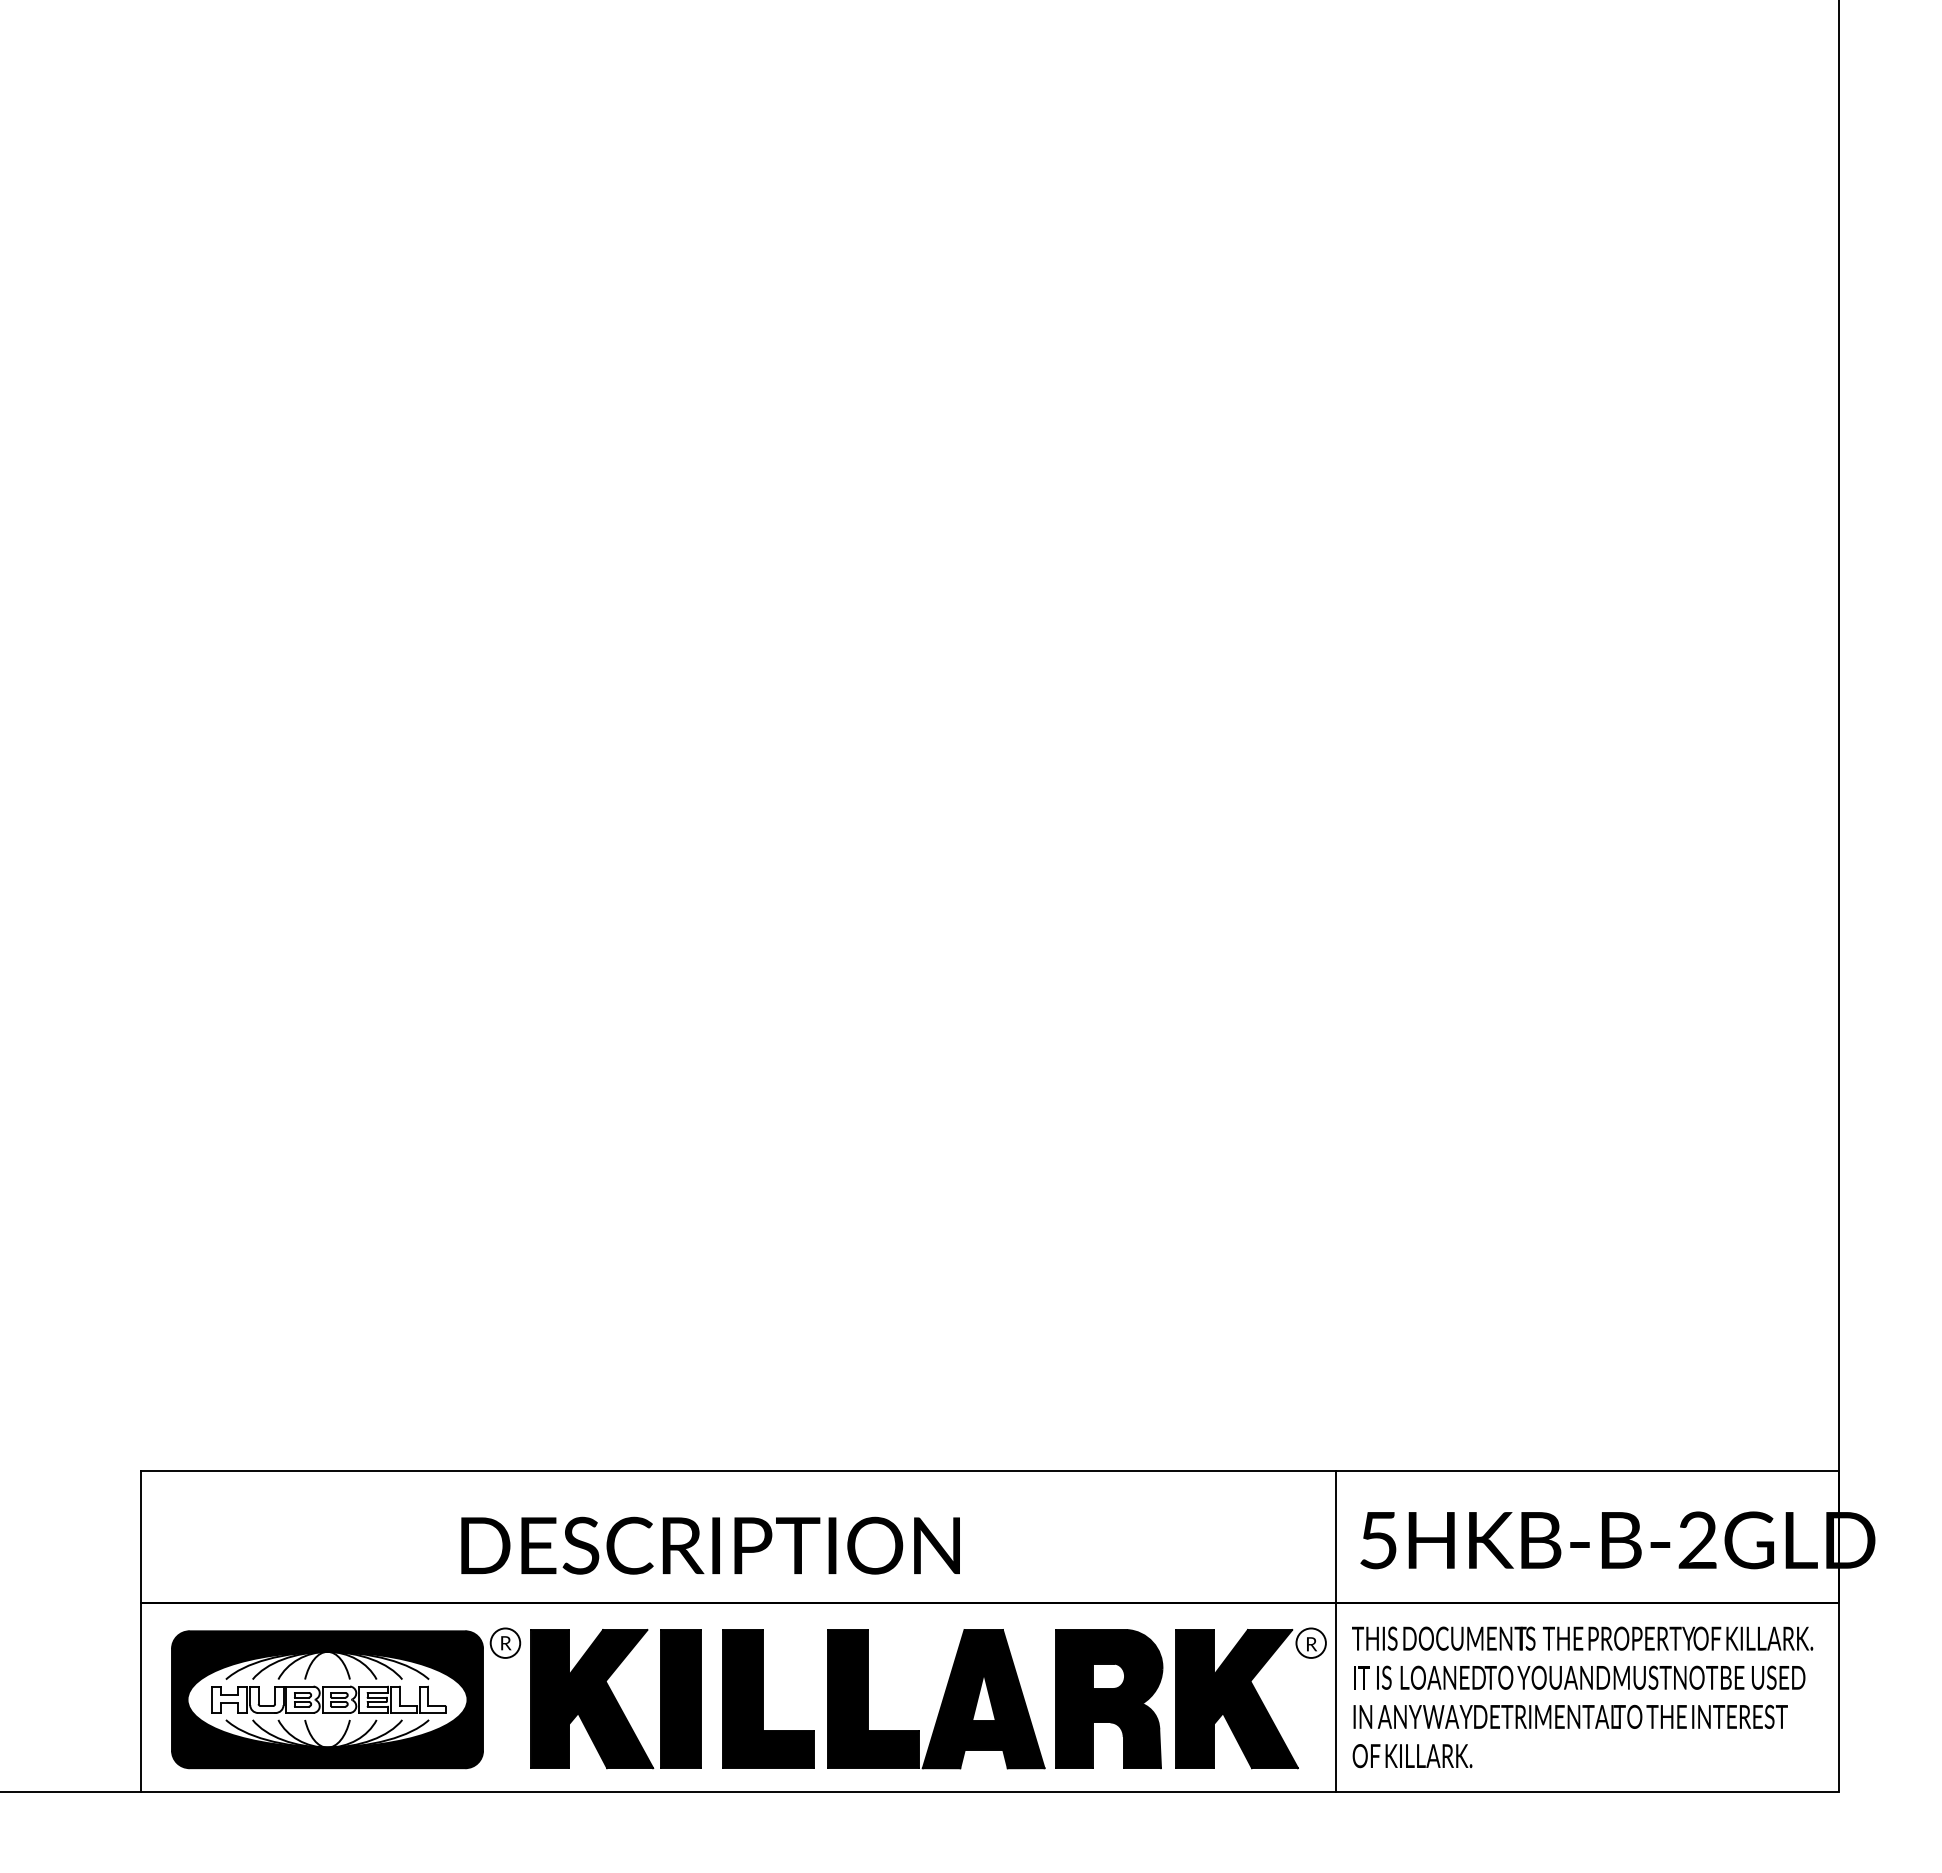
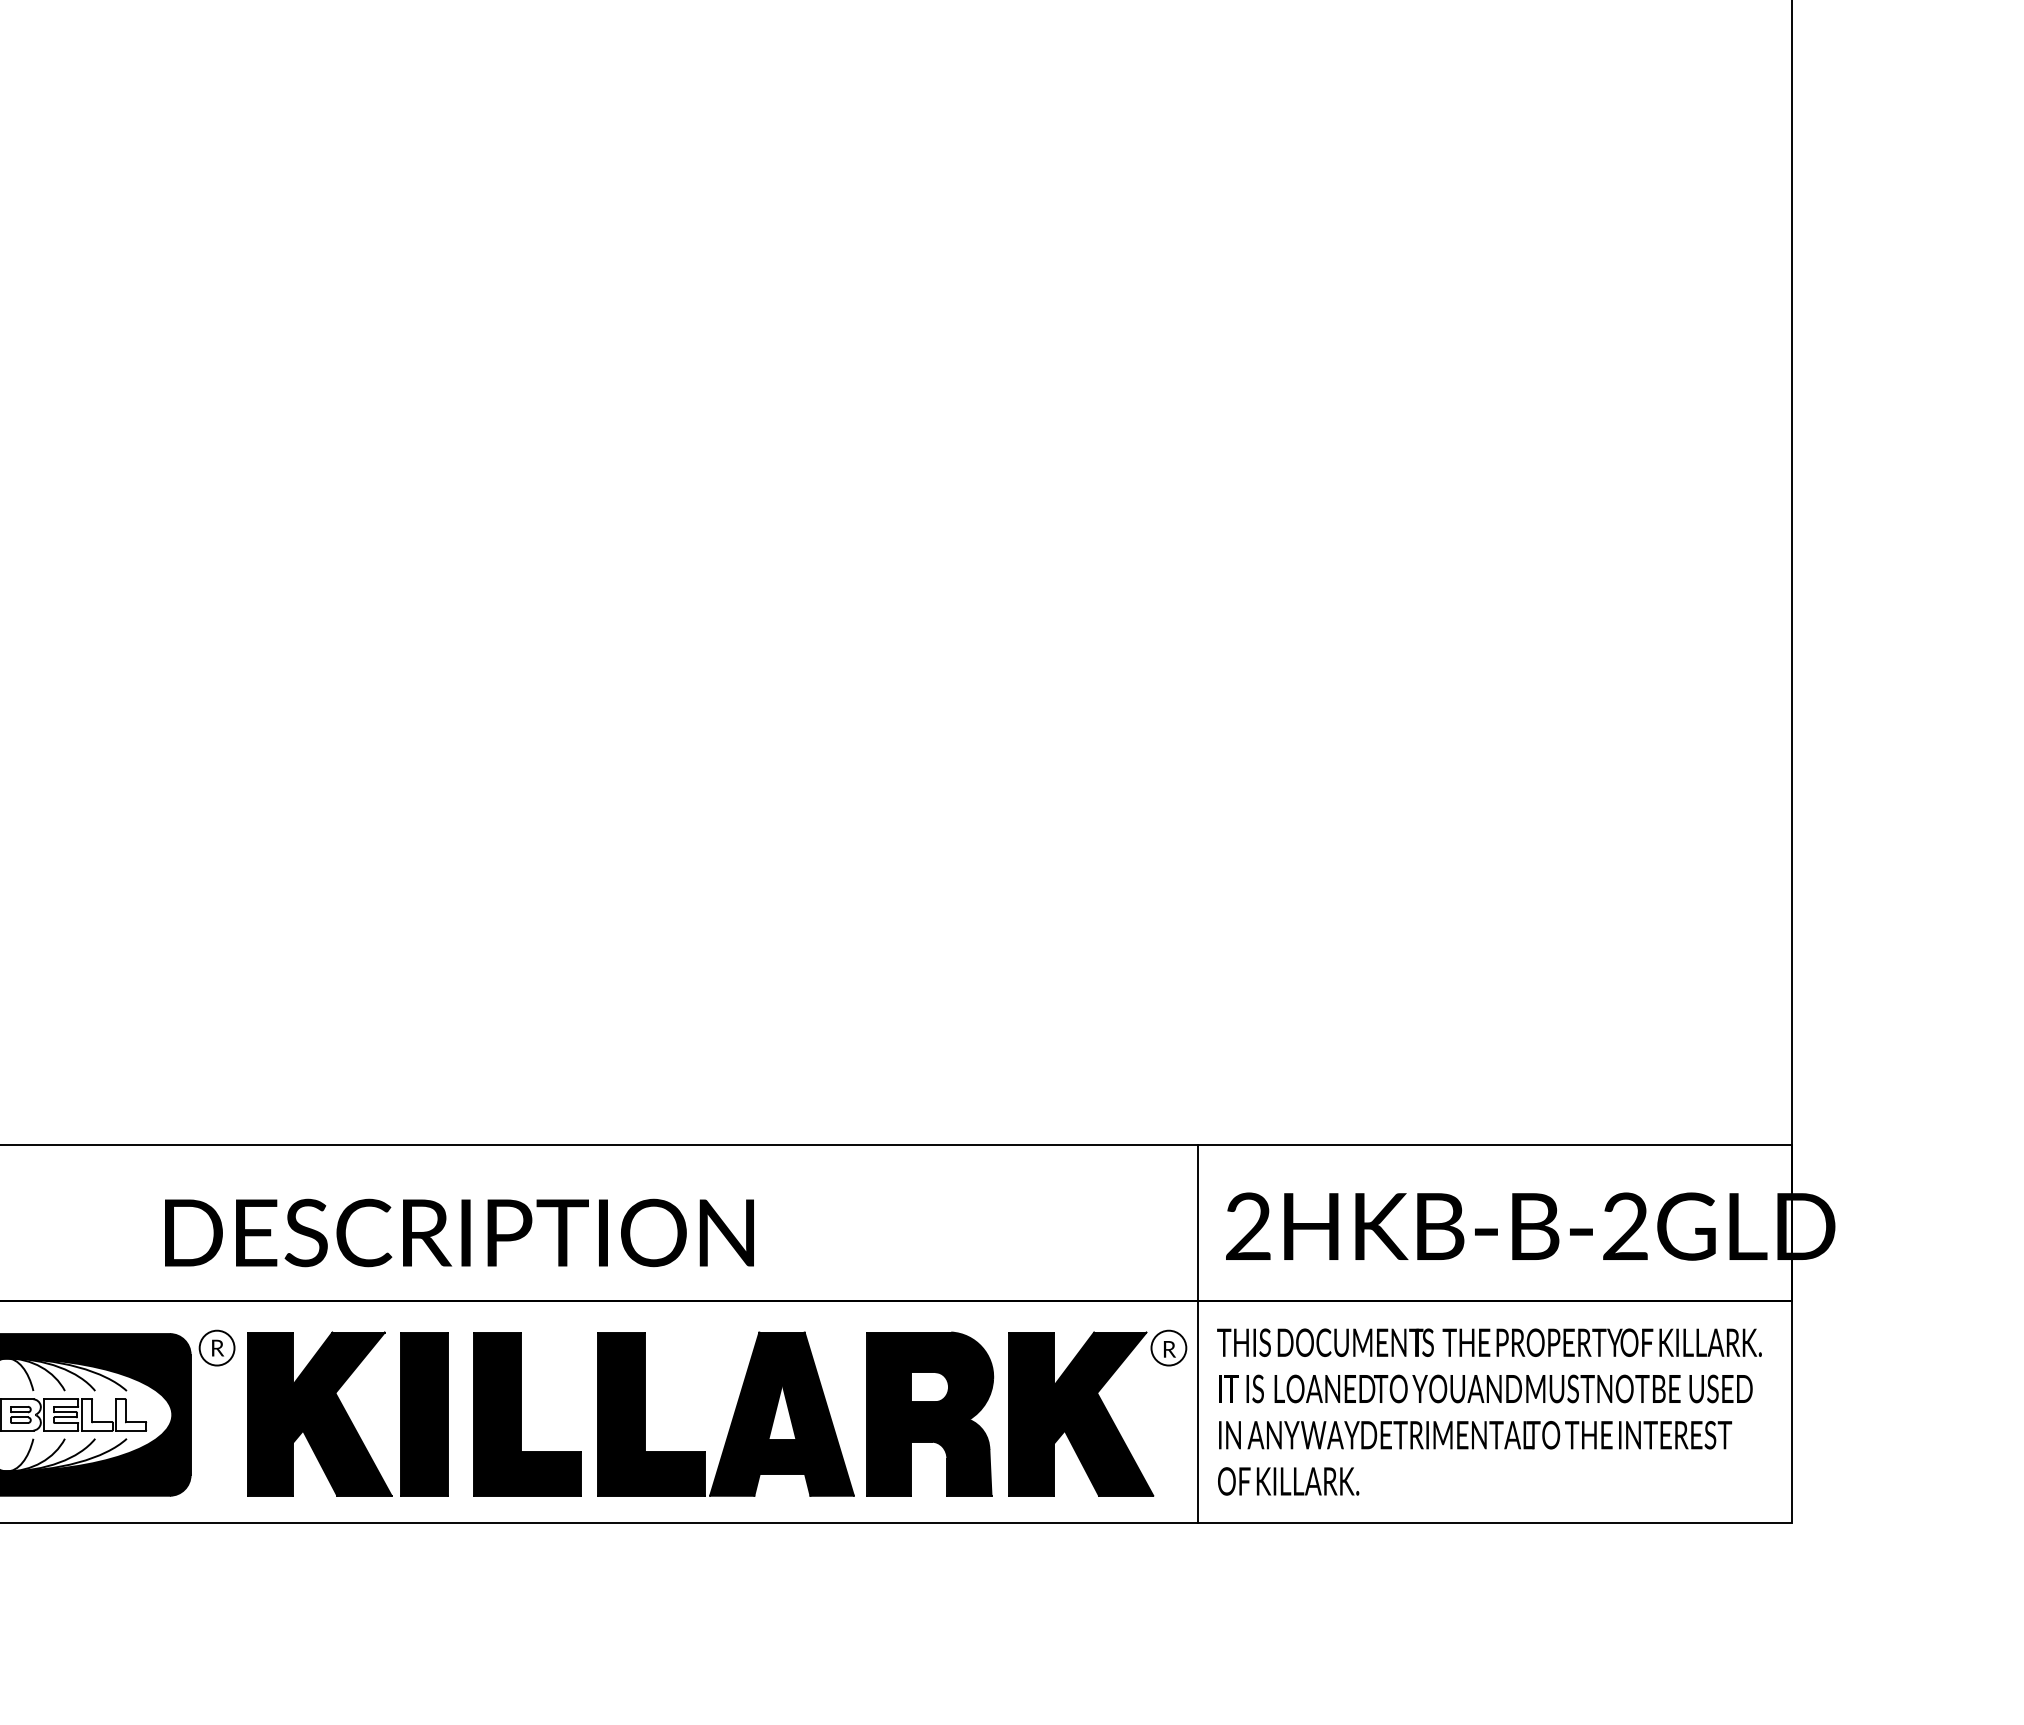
text: (1378, 1540) -> (1248, 1226), 5HKB-B-2GLD -> 2HKB-B-2GLD

